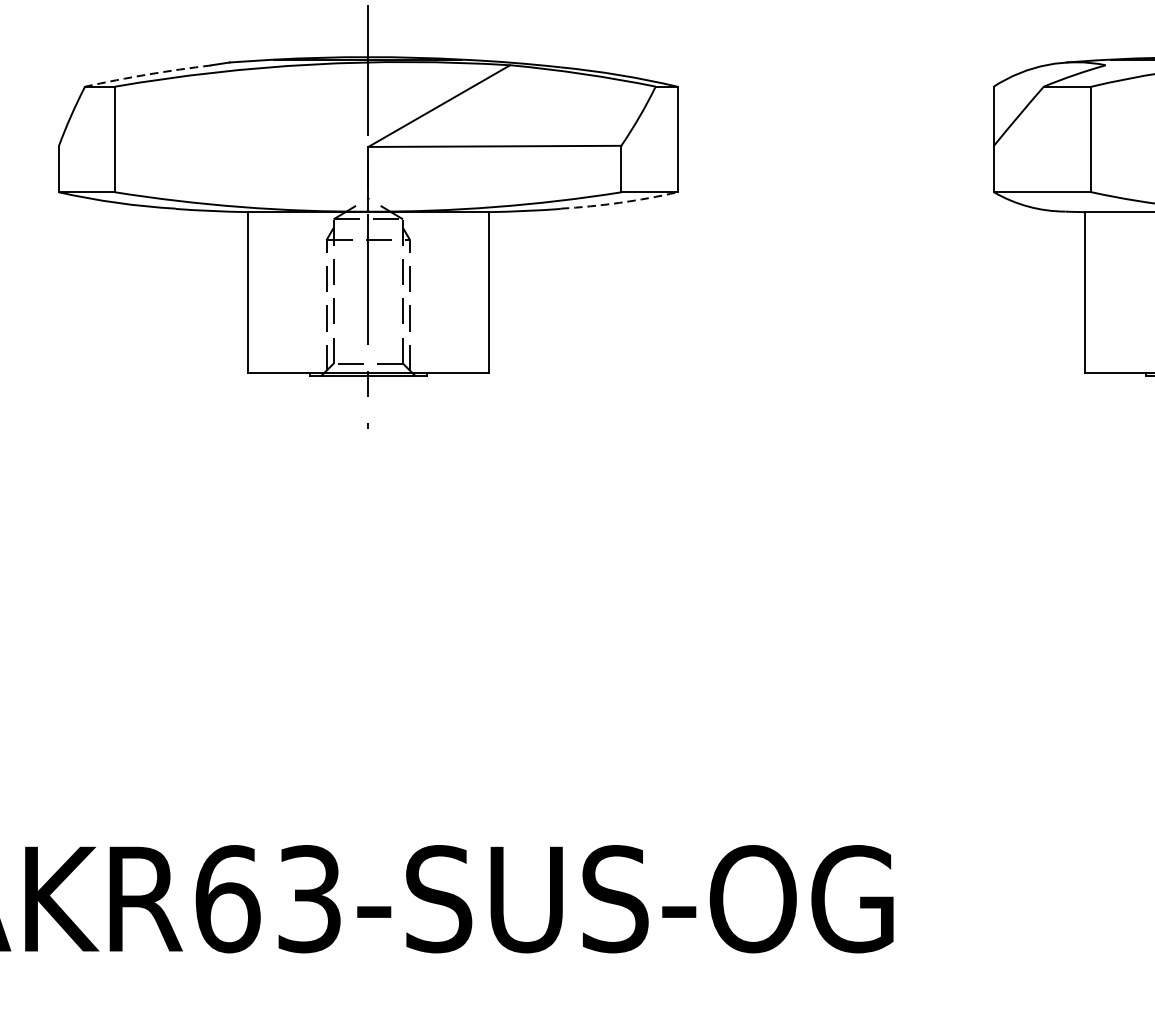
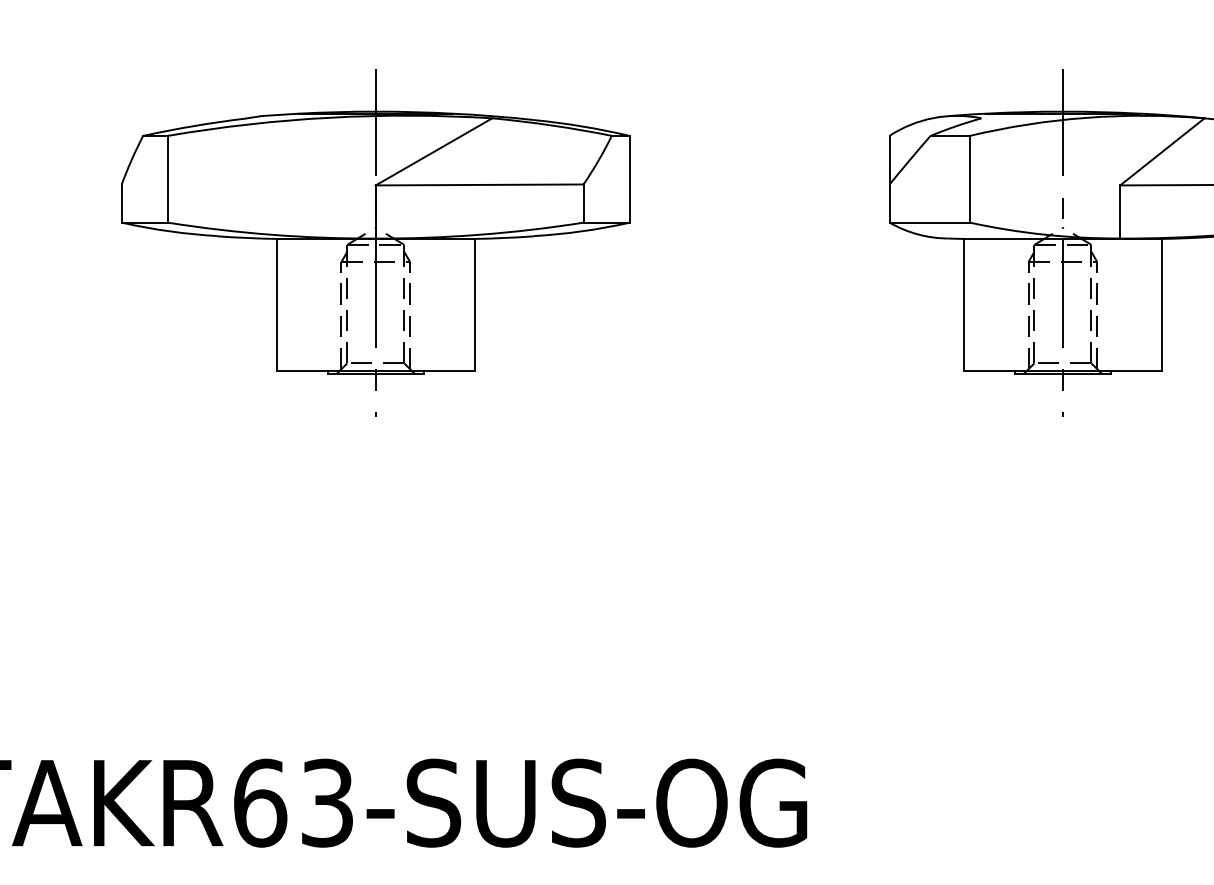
arc: (147, 74) -> (194, 125), dashed -> solid
arc: (620, 203) -> (582, 231), dashed -> solid

